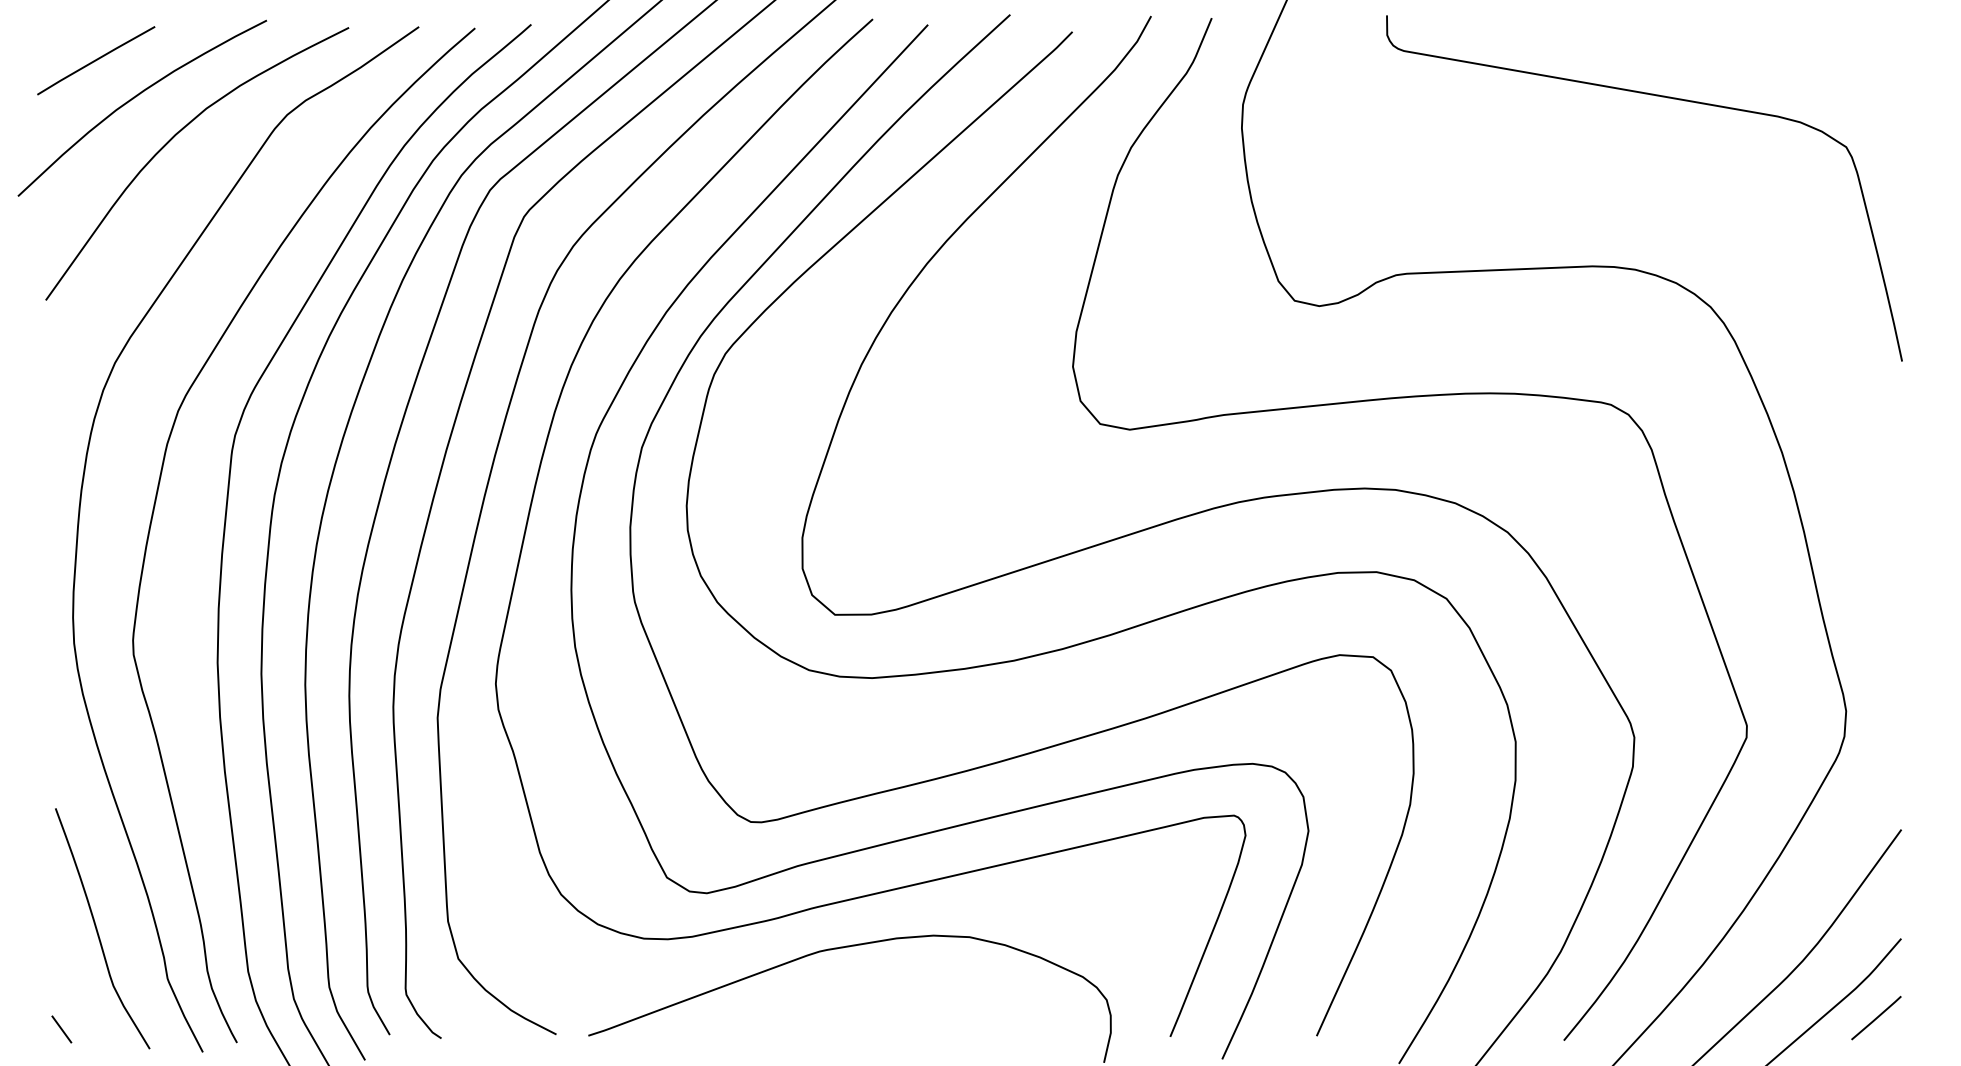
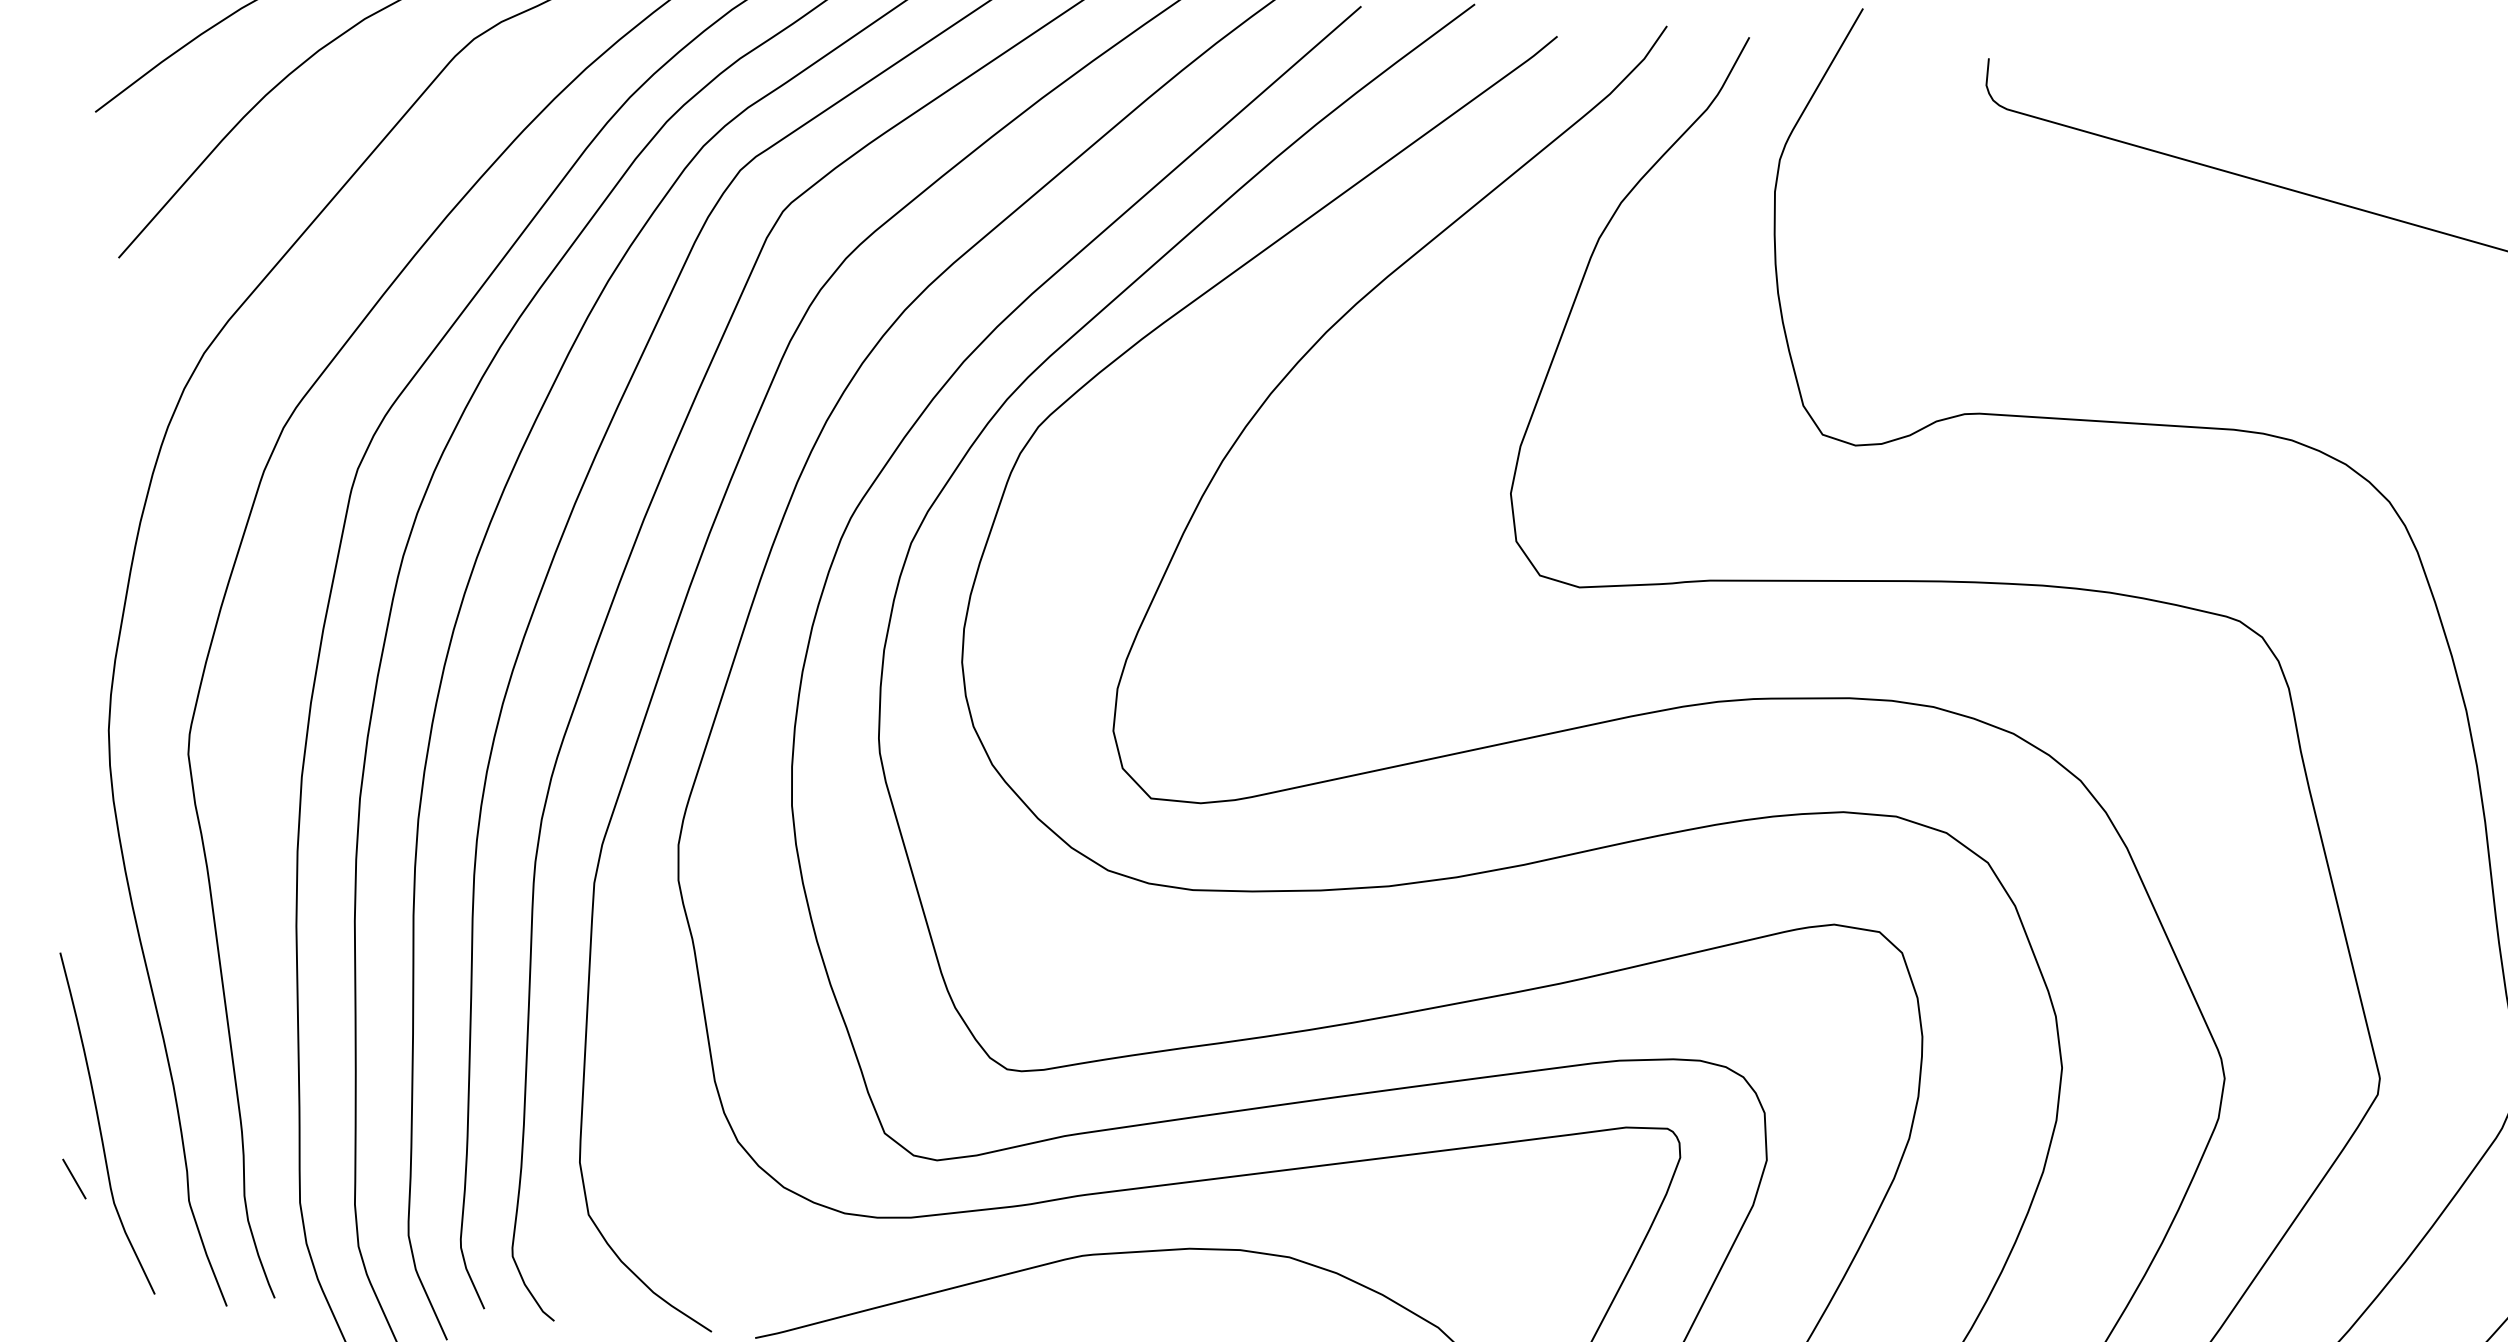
line: (61, 1029) -> (73, 1179), moved

